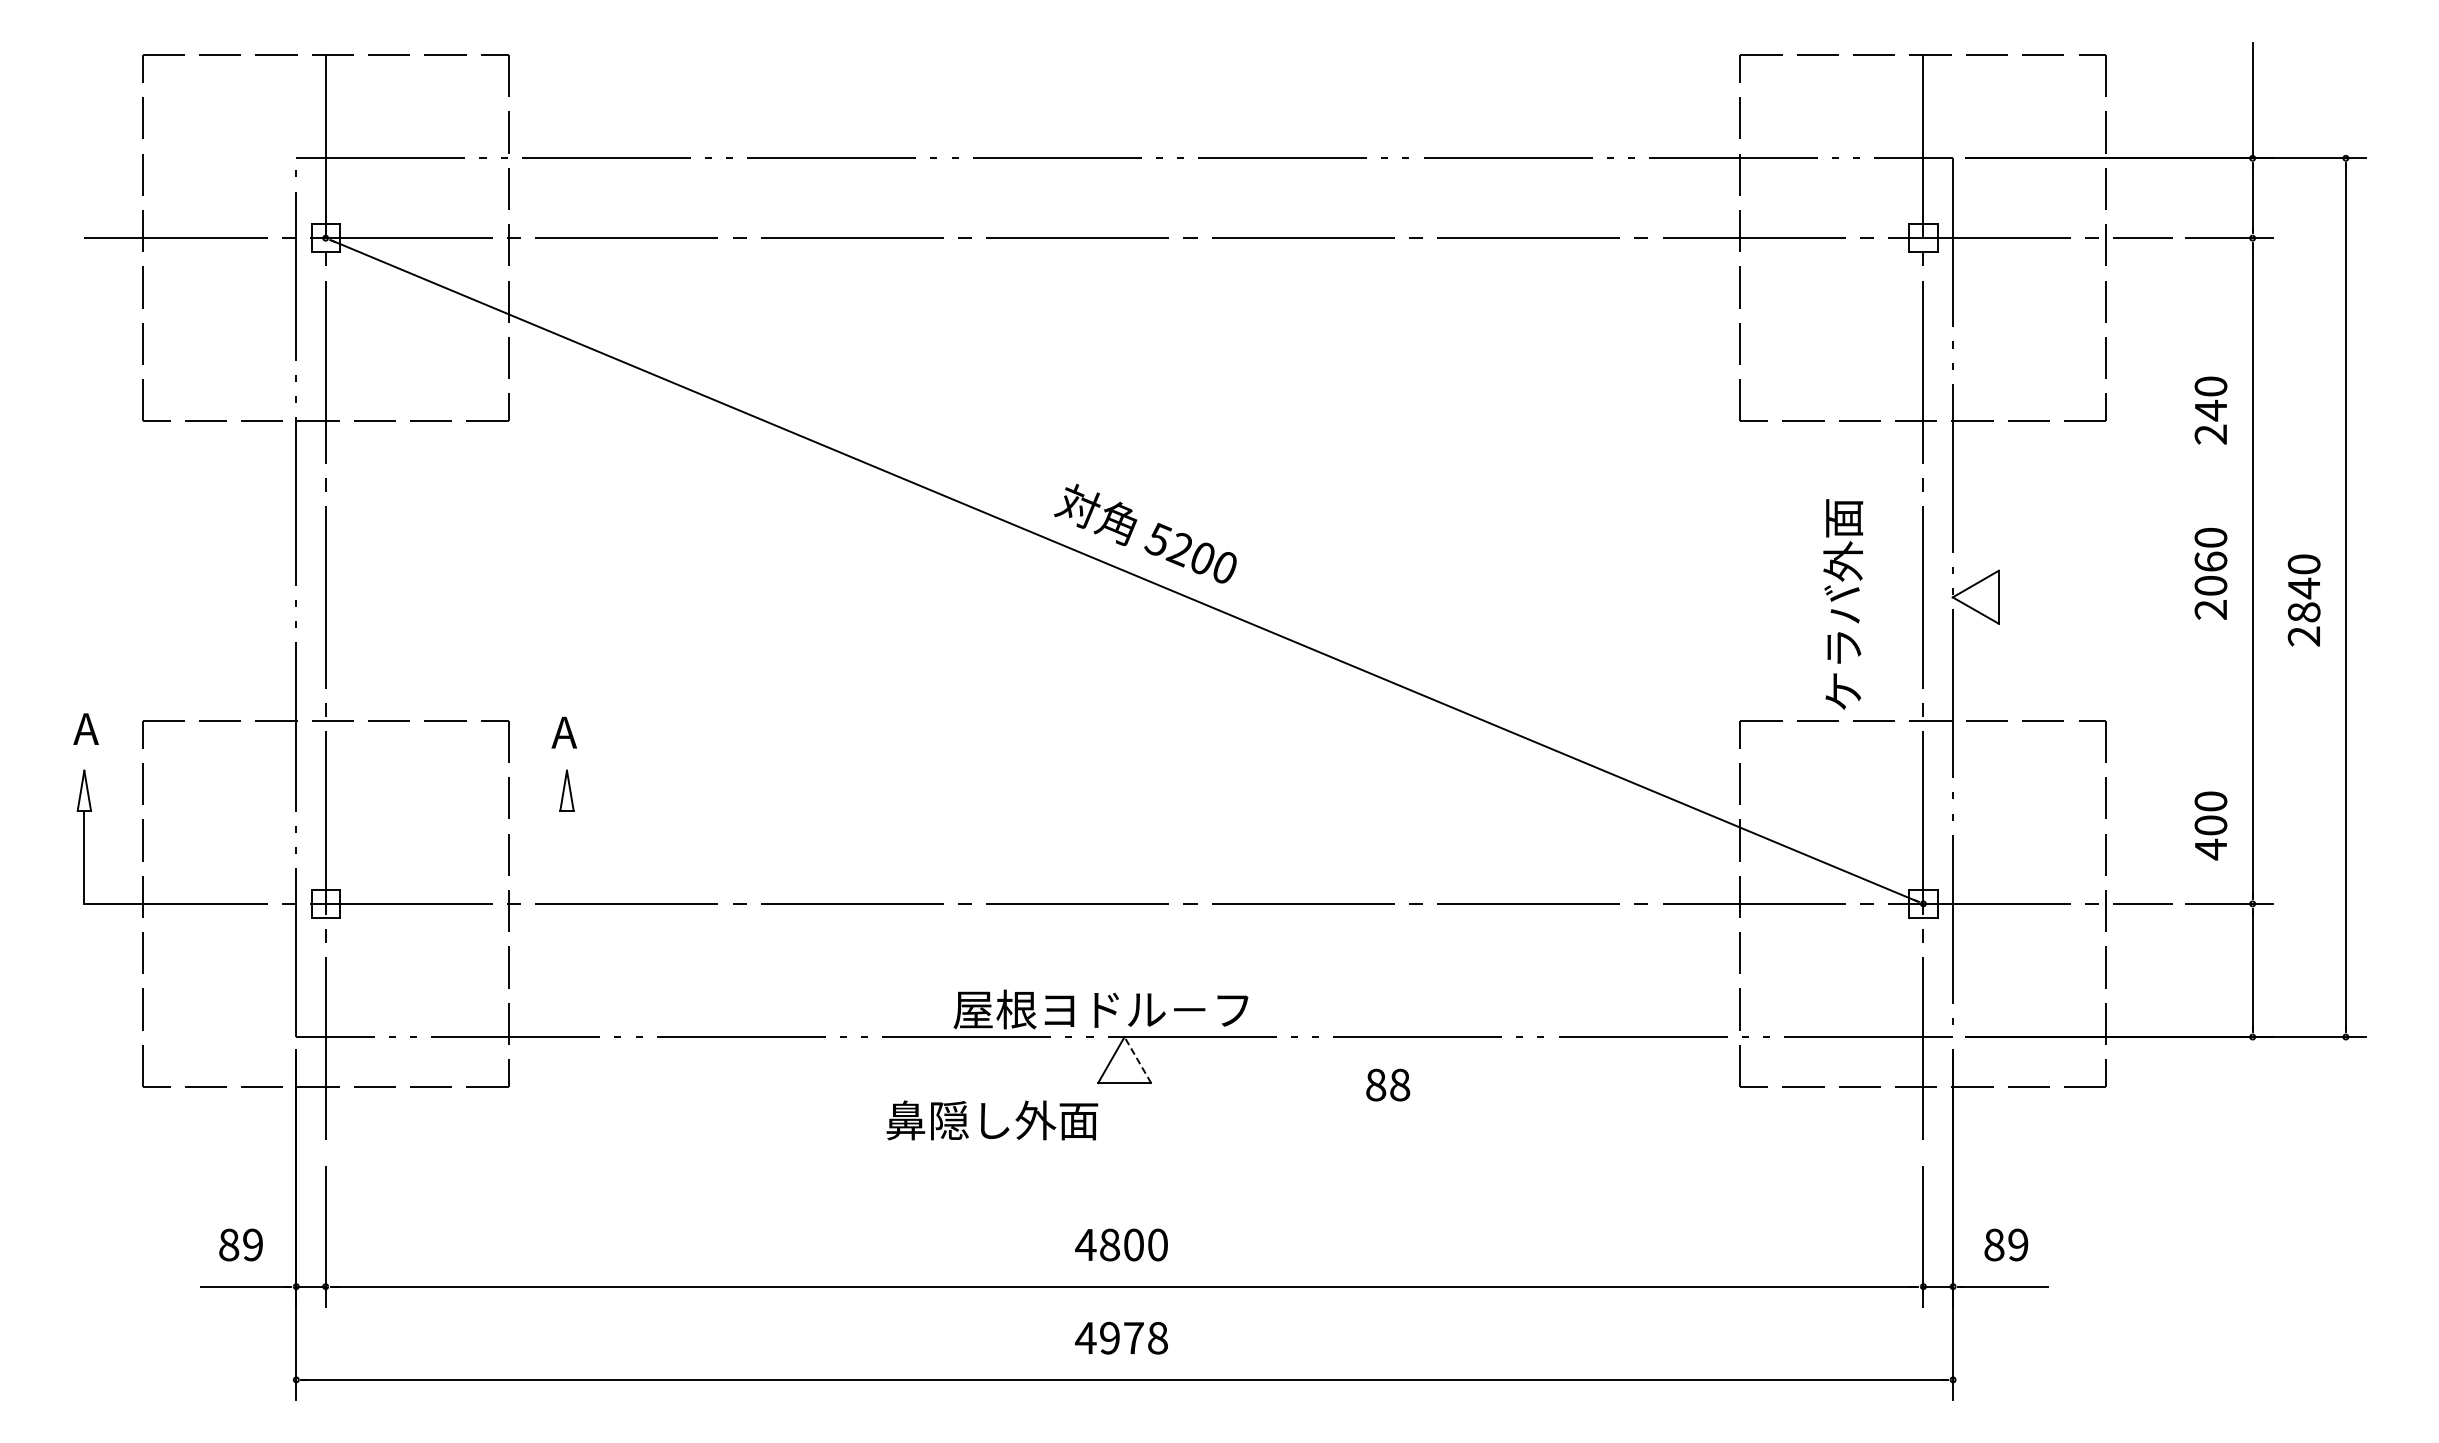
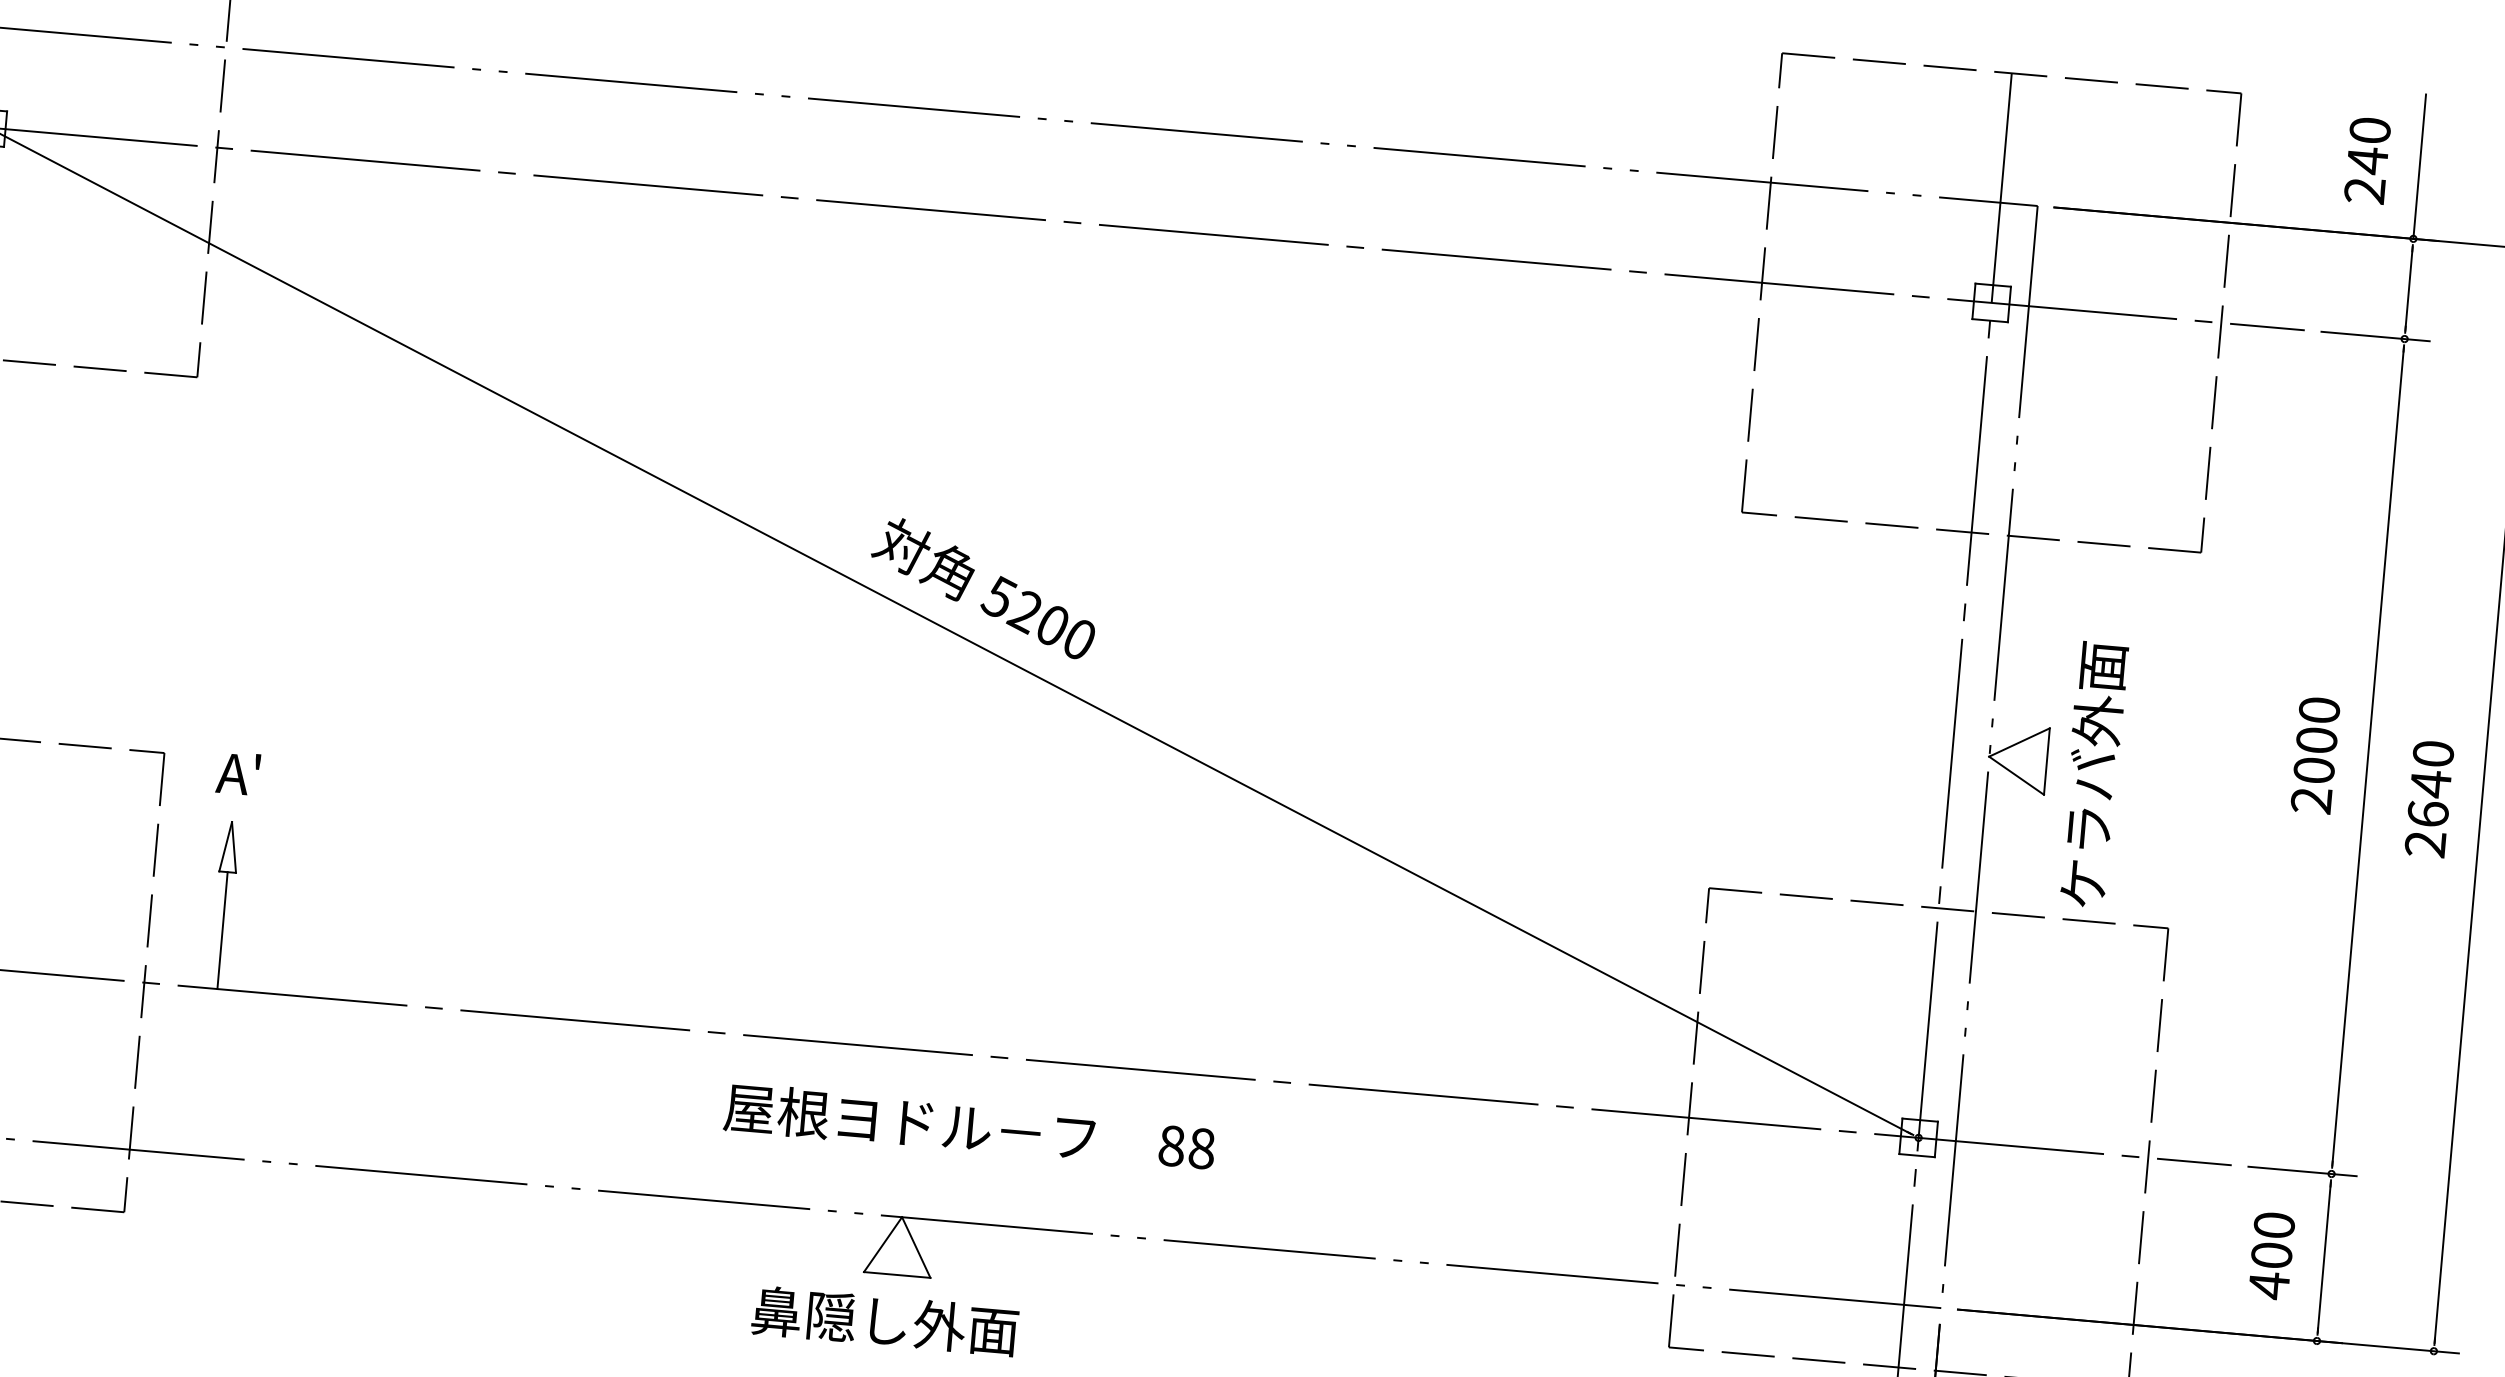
text: (2210, 410) -> (2366, 160), moved
text: (2210, 561) -> (2316, 739), 2060 -> 2000
text: (1843, 604) -> (2093, 774), moved
text: (2303, 612) -> (2427, 814), 2840 -> 2640
text: (583, 721) -> (258, 762), A -> A'
text: (2210, 825) -> (2271, 1255), moved
line: (567, 856) -> (223, 929), added
text: (1100, 1009) -> (909, 1122), moved
line: (1137, 1060) -> (915, 1248), dashed -> solid
text: (1388, 1084) -> (1187, 1146), moved
text: (992, 1120) -> (885, 1321), moved

